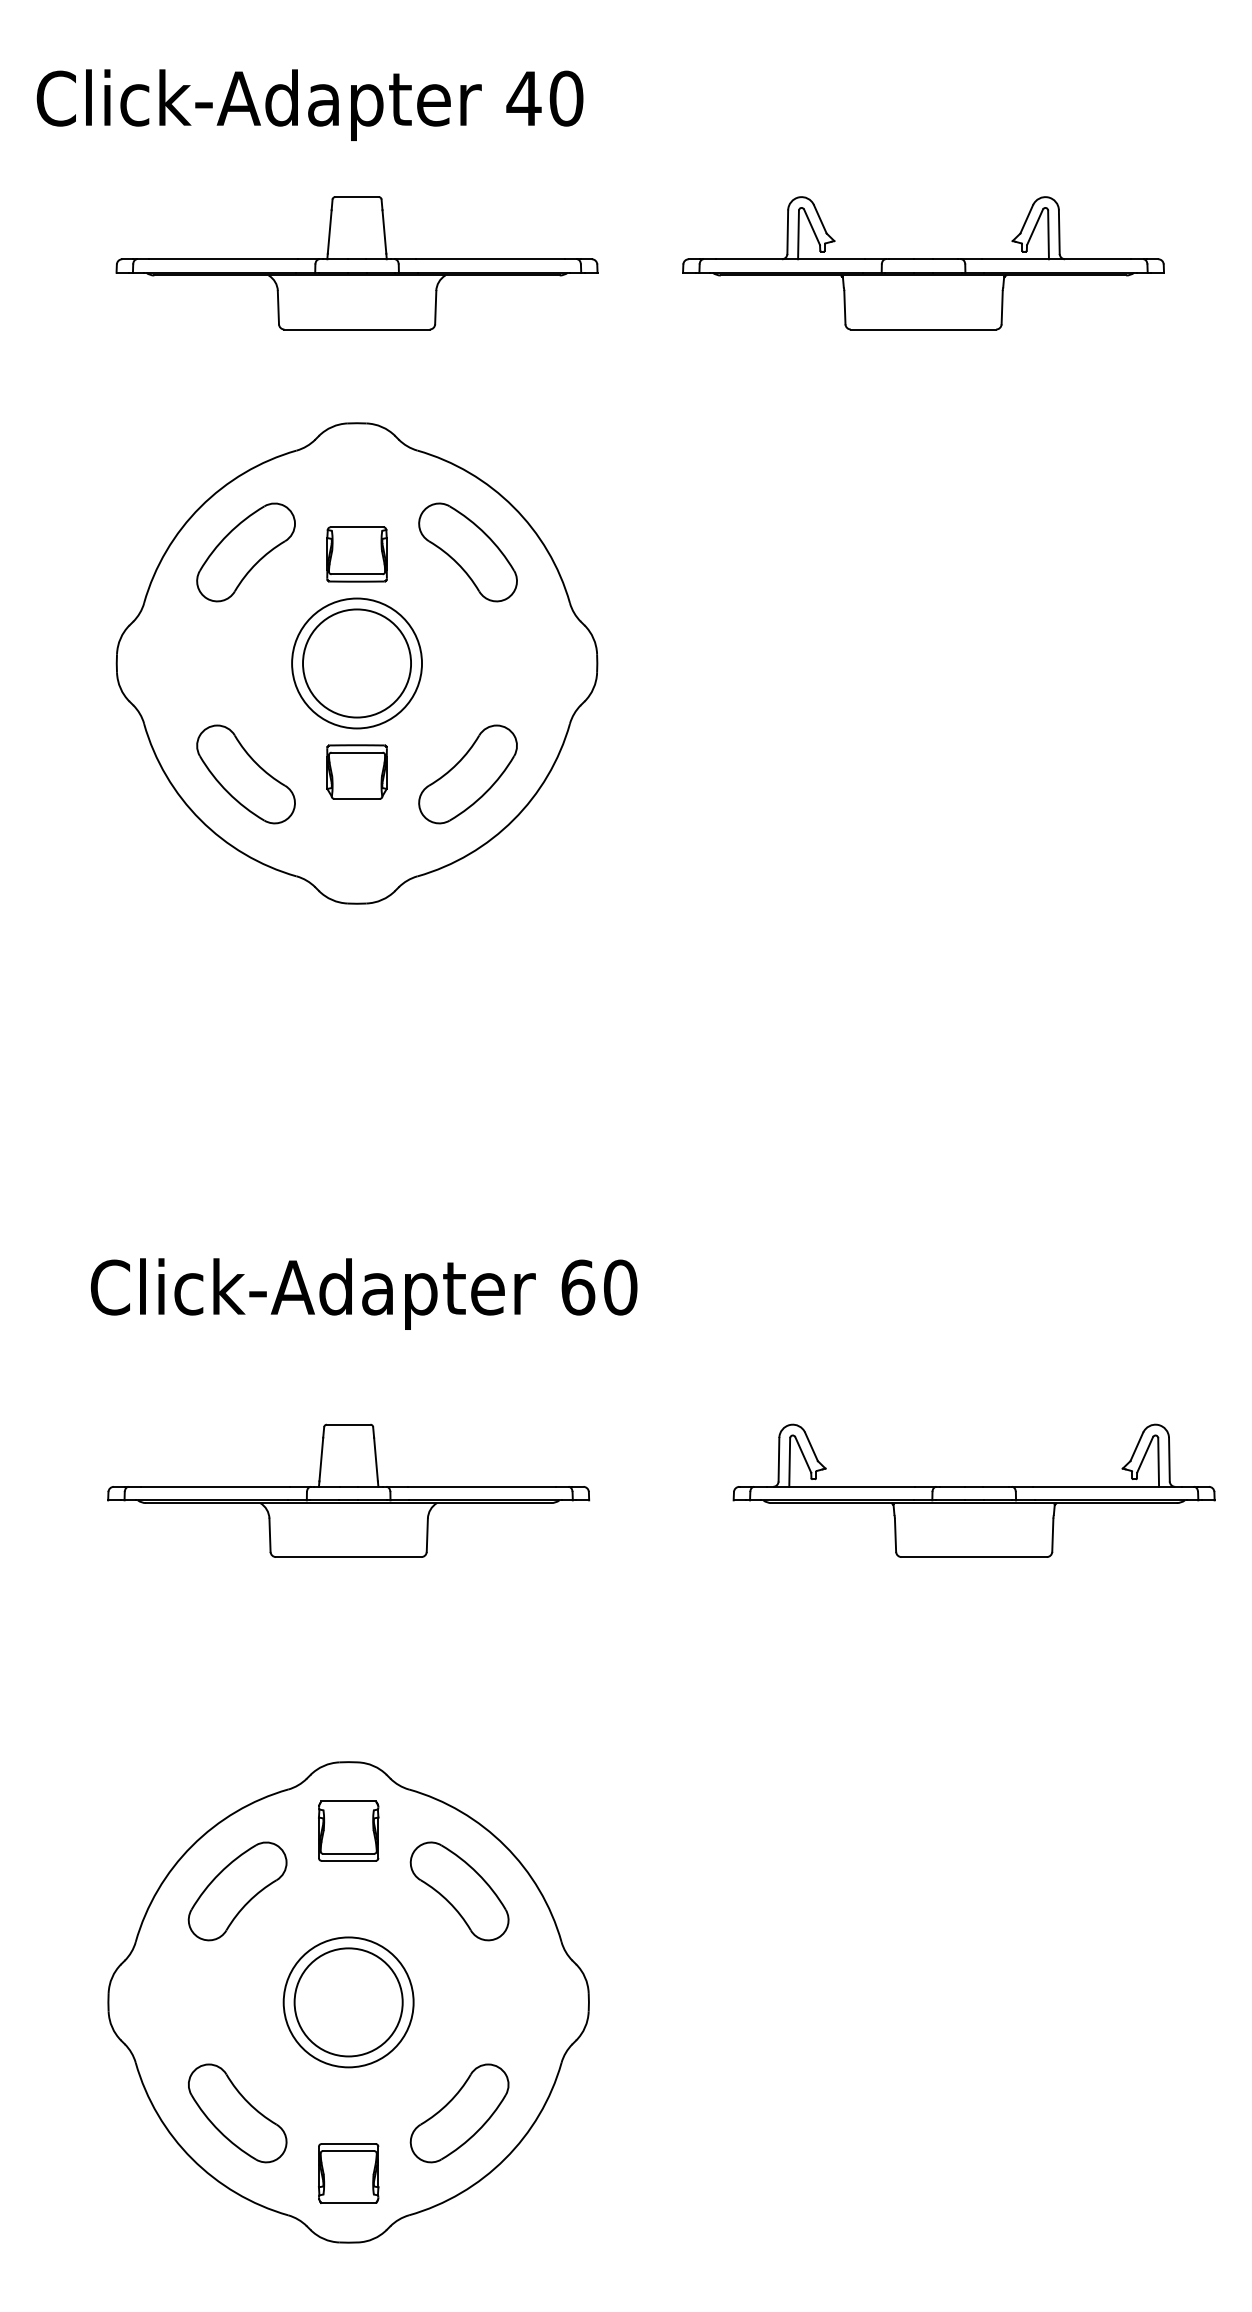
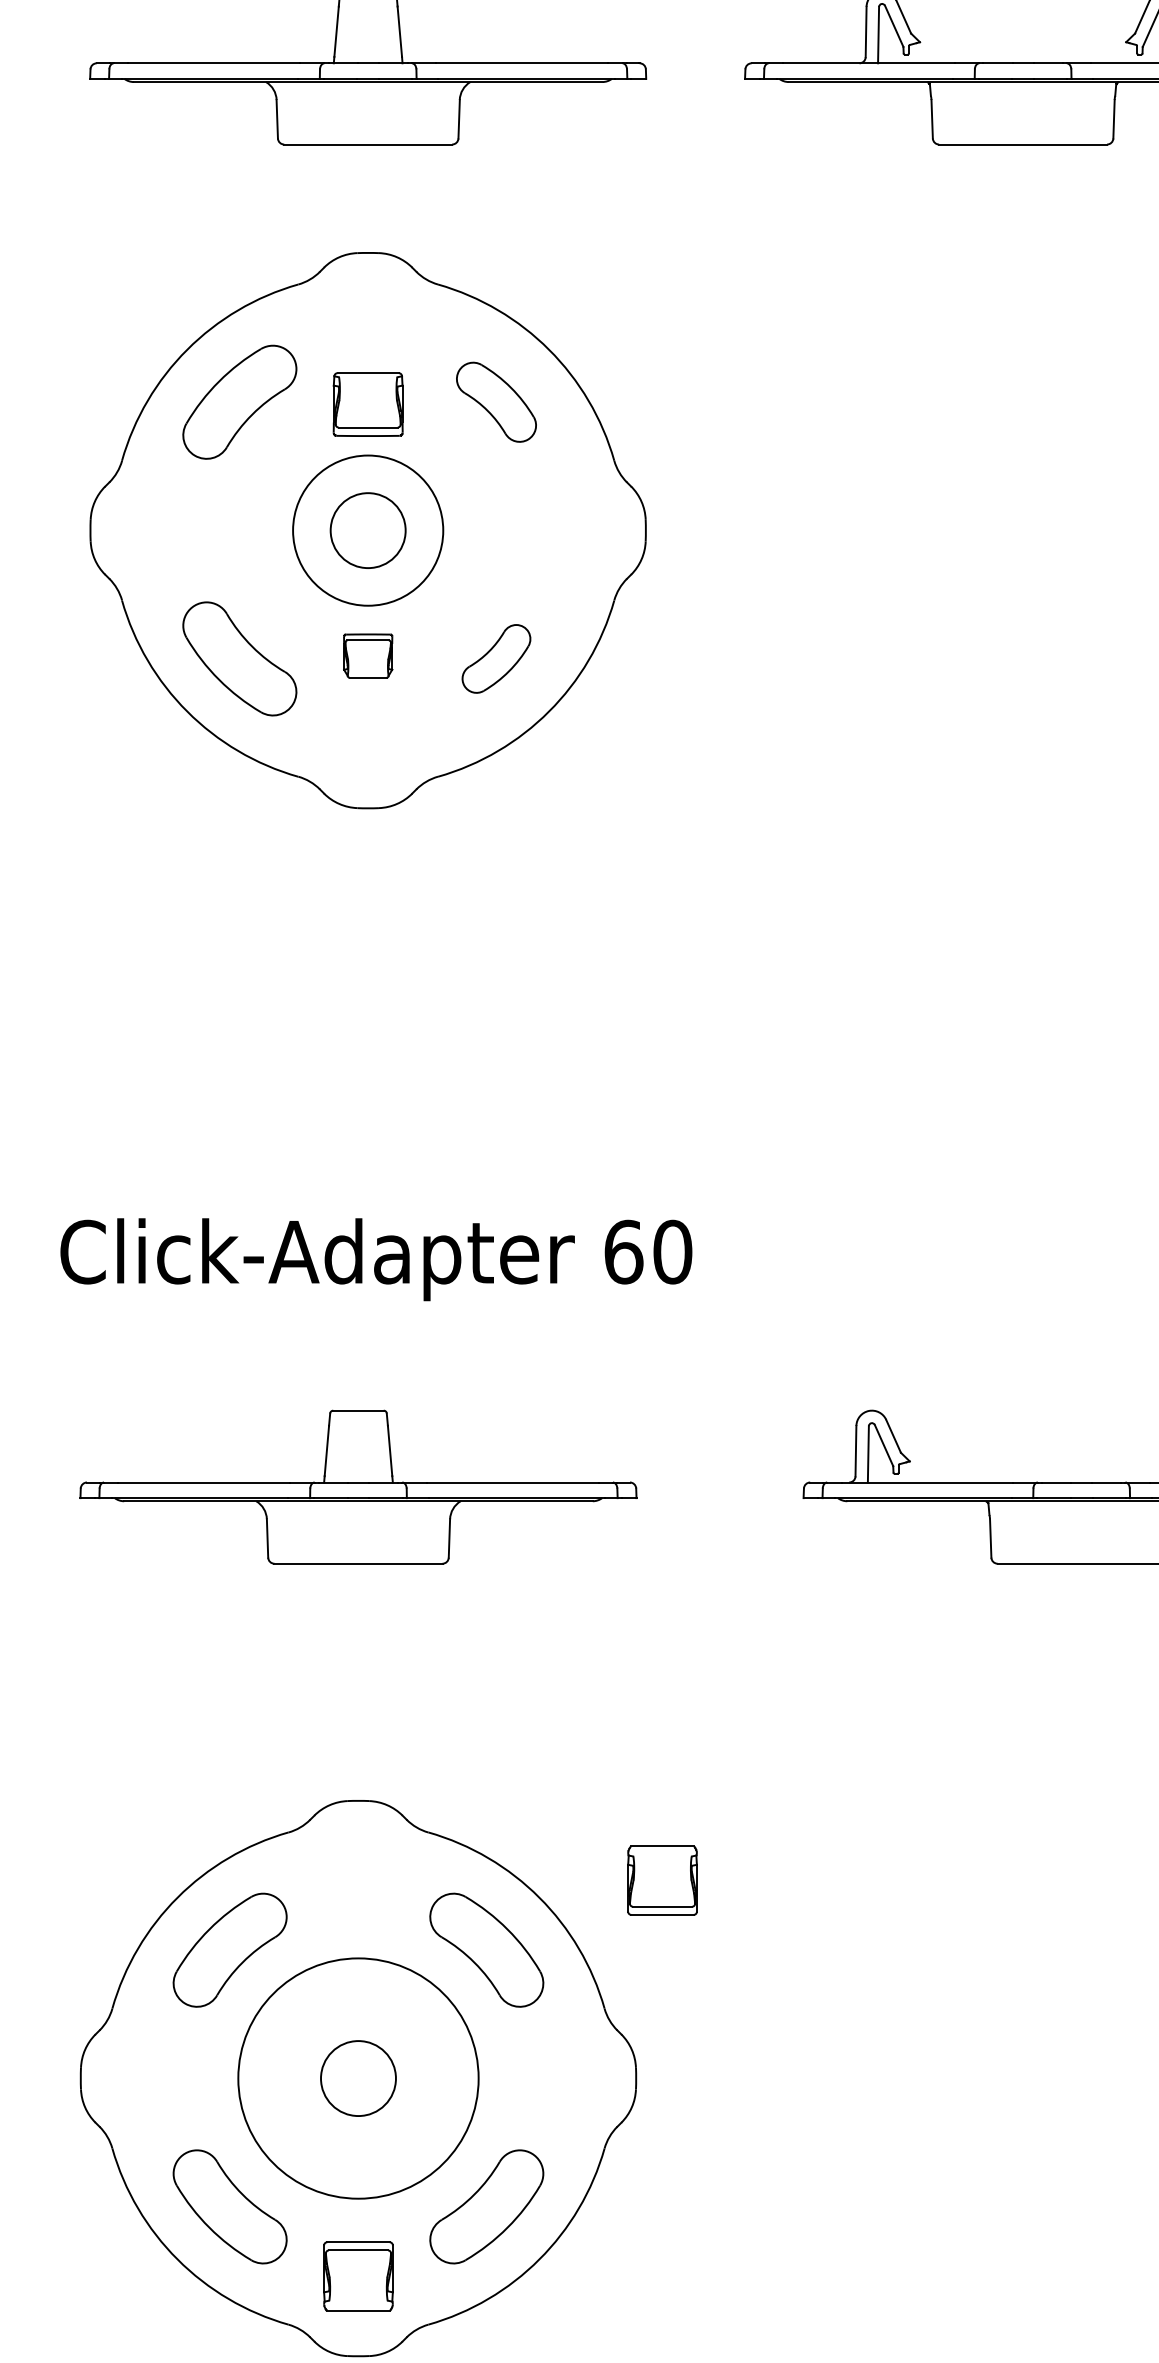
part: (467, 552) -> (495, 402), size x0.7
circle: (357, 663) -> (368, 530), size x0.6
part: (356, 771) -> (367, 655), size x0.7
part: (467, 774) -> (495, 658), size x0.6
part: (348, 1830) -> (662, 1879), moved
circle: (348, 2002) -> (358, 2078), size x0.6
circle: (348, 2002) -> (358, 2078), size x1.6

